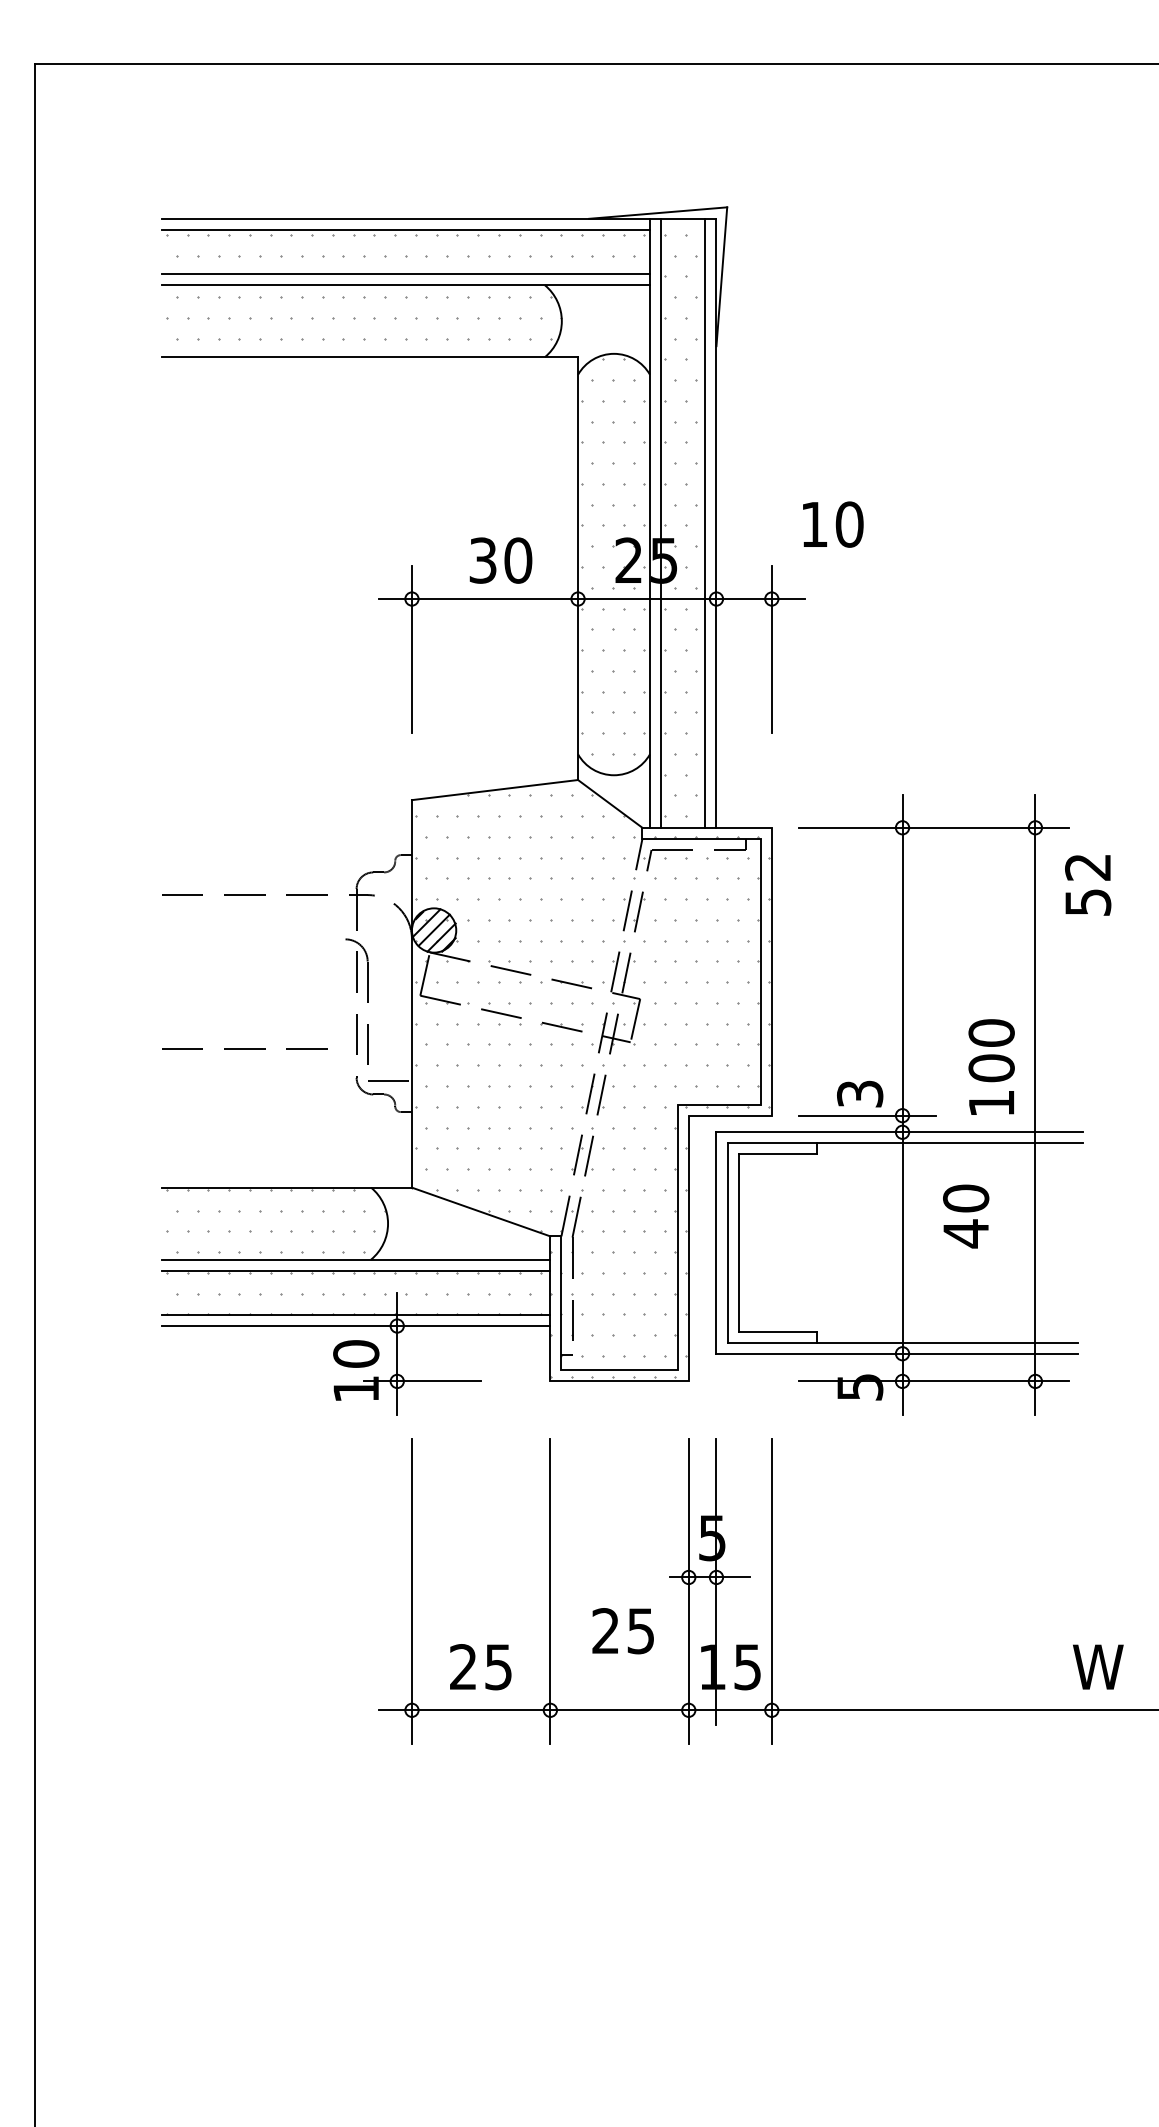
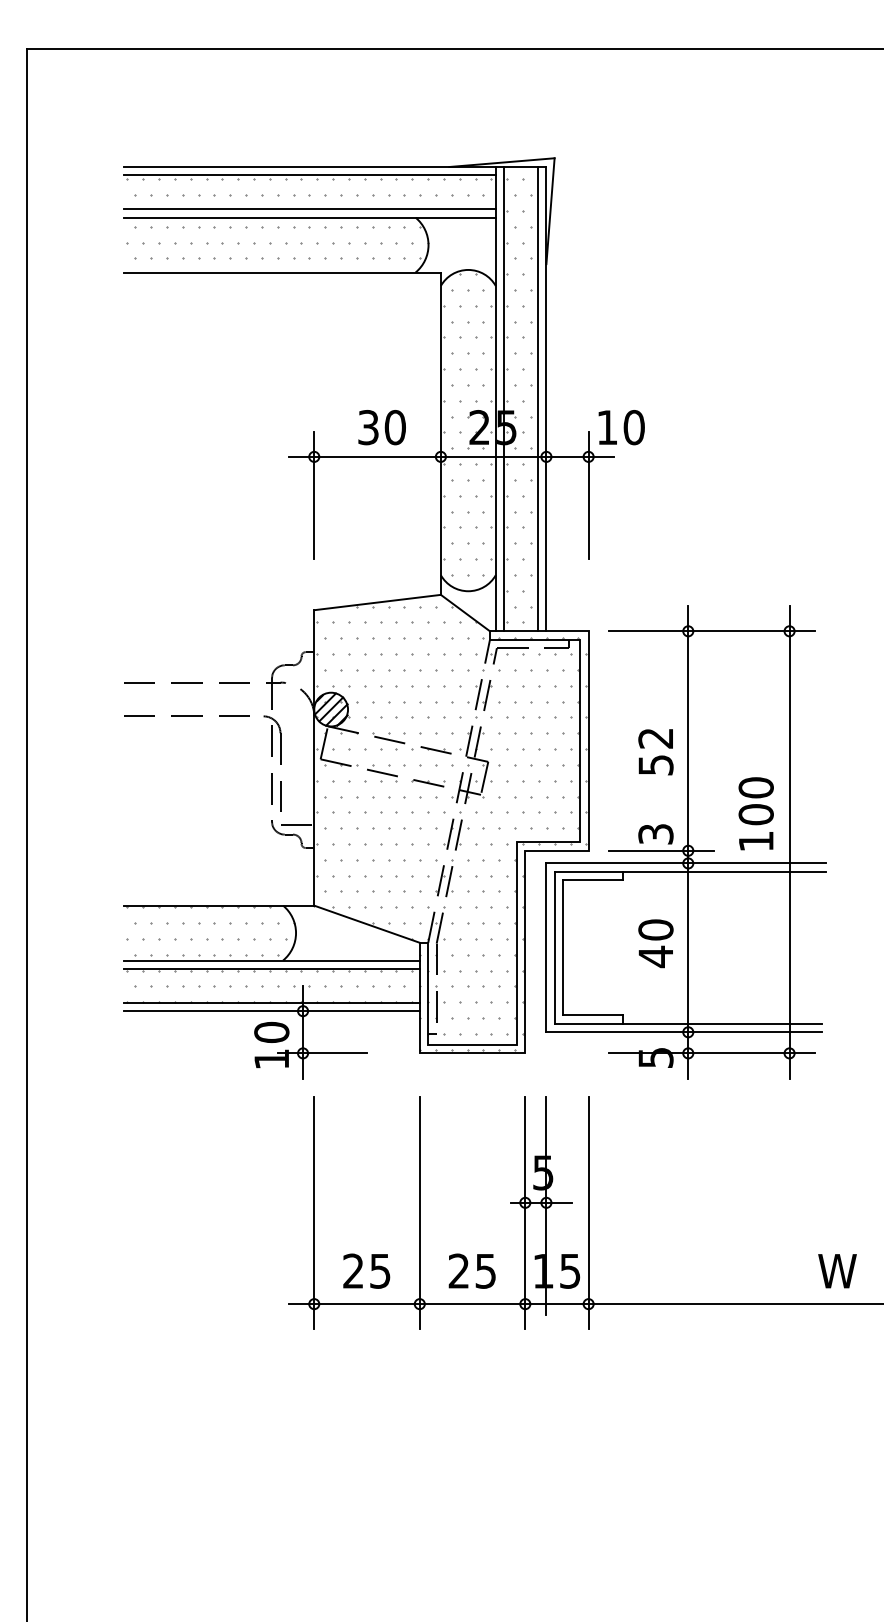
text: (833, 524) -> (621, 427), moved
text: (1088, 885) -> (656, 752), moved
line: (244, 1048) -> (186, 715), moved
text: (966, 1216) -> (656, 943), moved
text: (622, 1631) -> (471, 1271), moved

